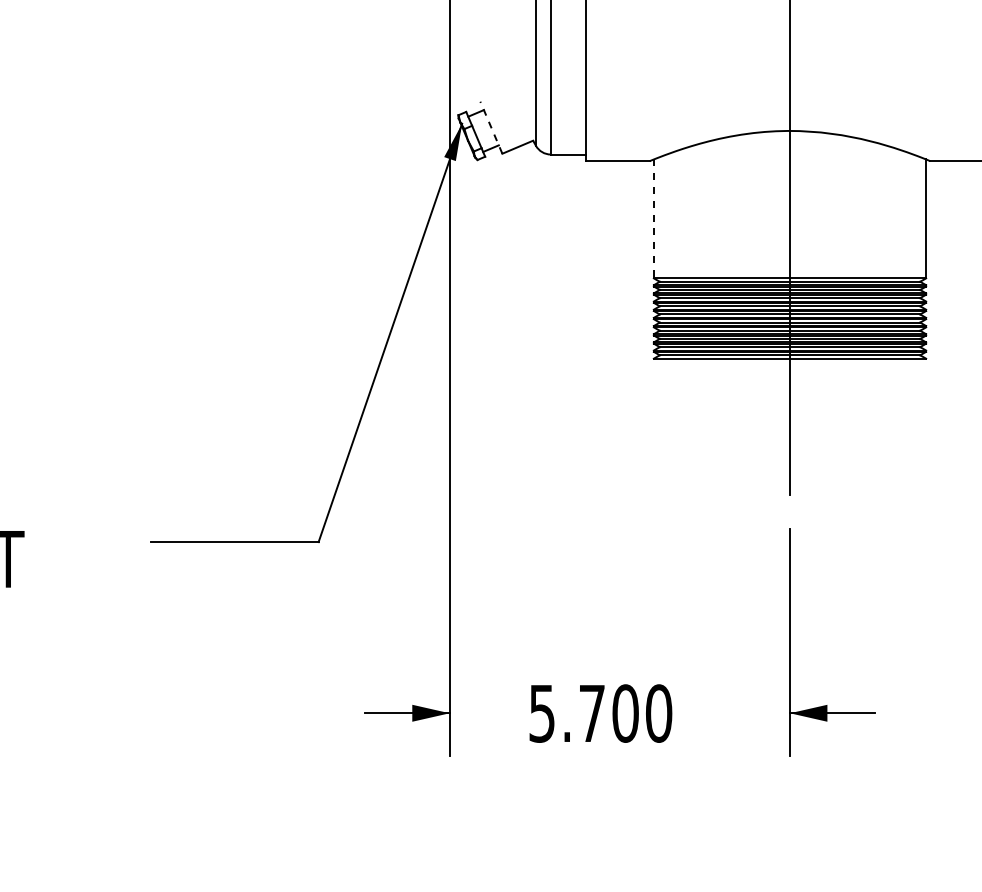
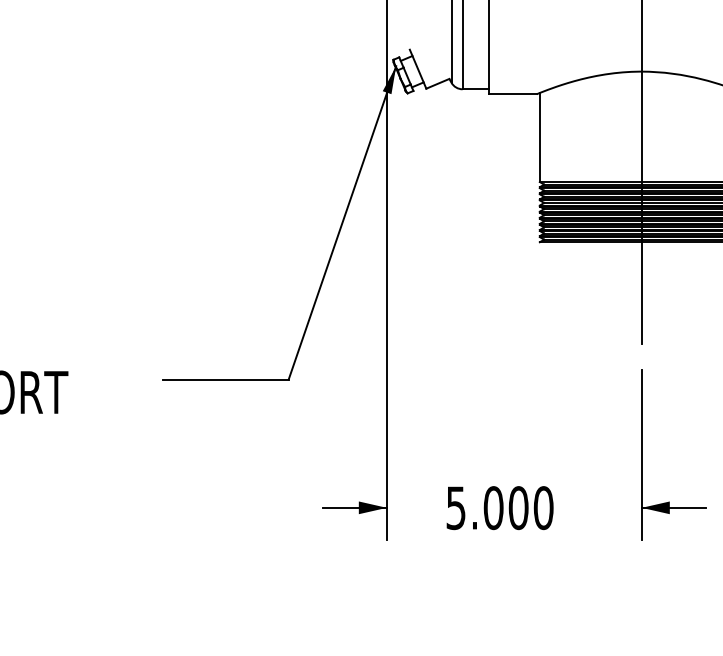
line: (491, 127) -> (418, 69), dashed -> solid
line: (653, 219) -> (539, 137), dashed -> solid
text: (592, 713) -> (493, 508), 5.700 -> 5.000

